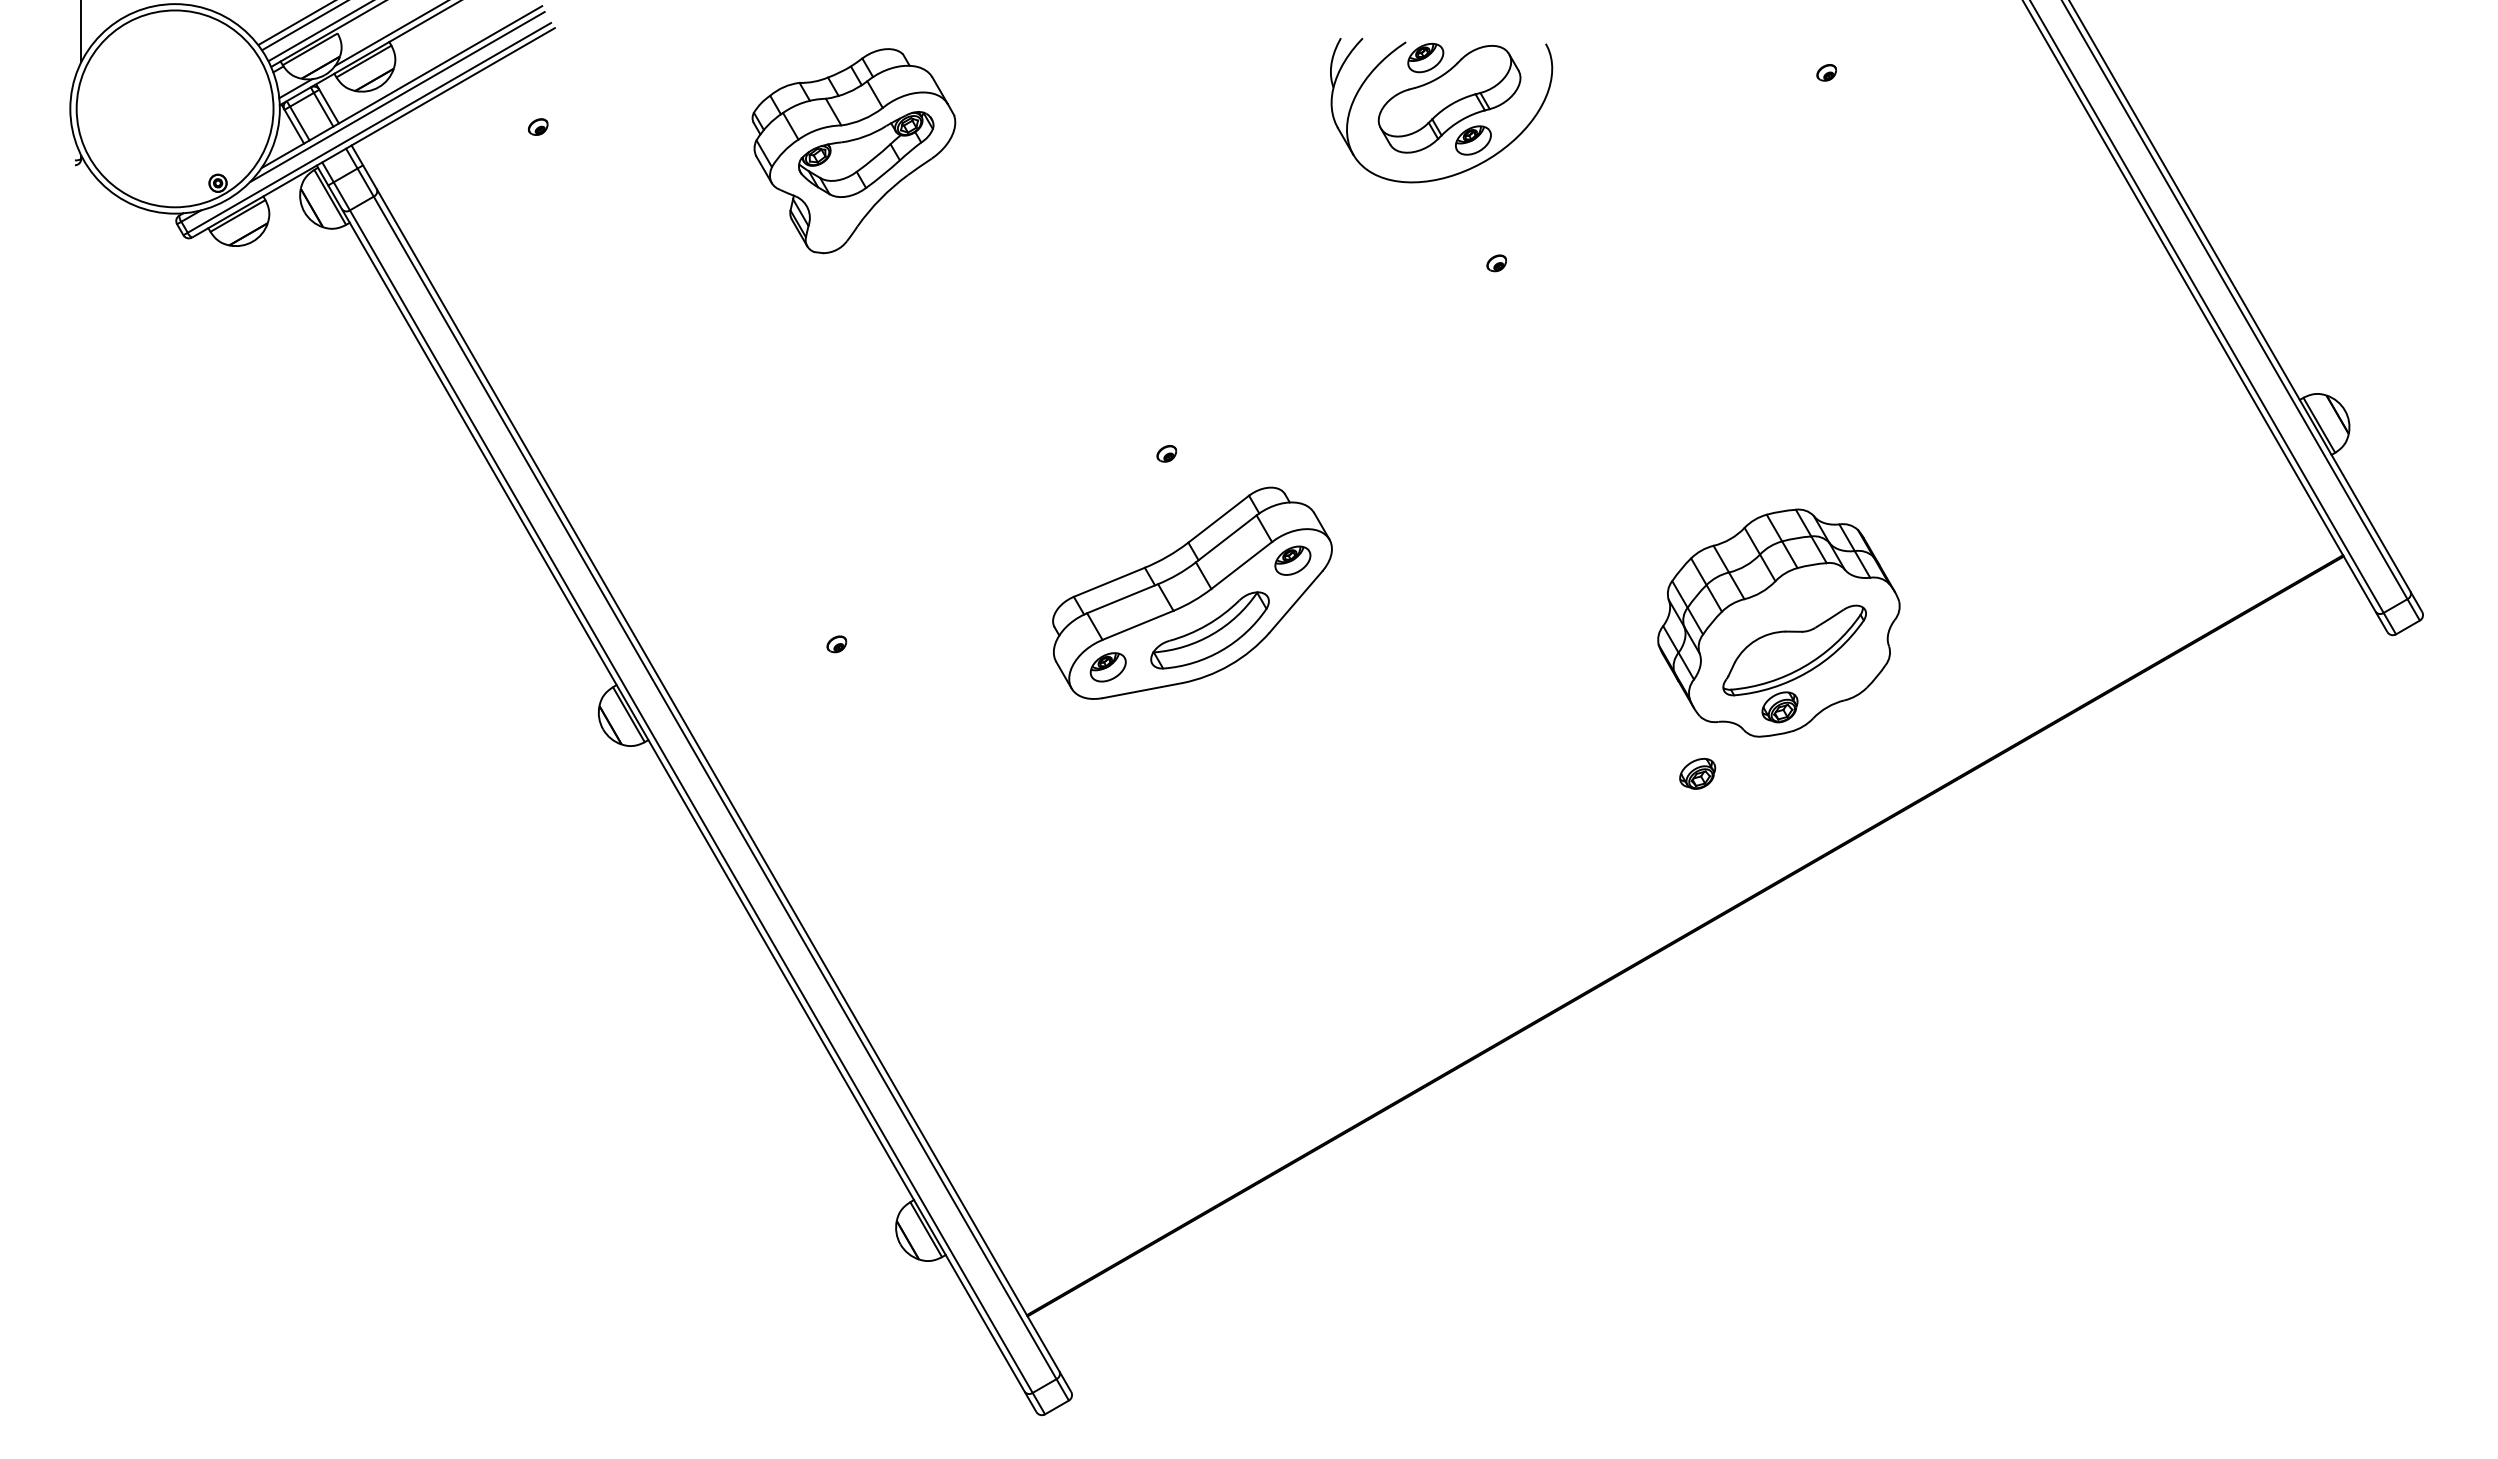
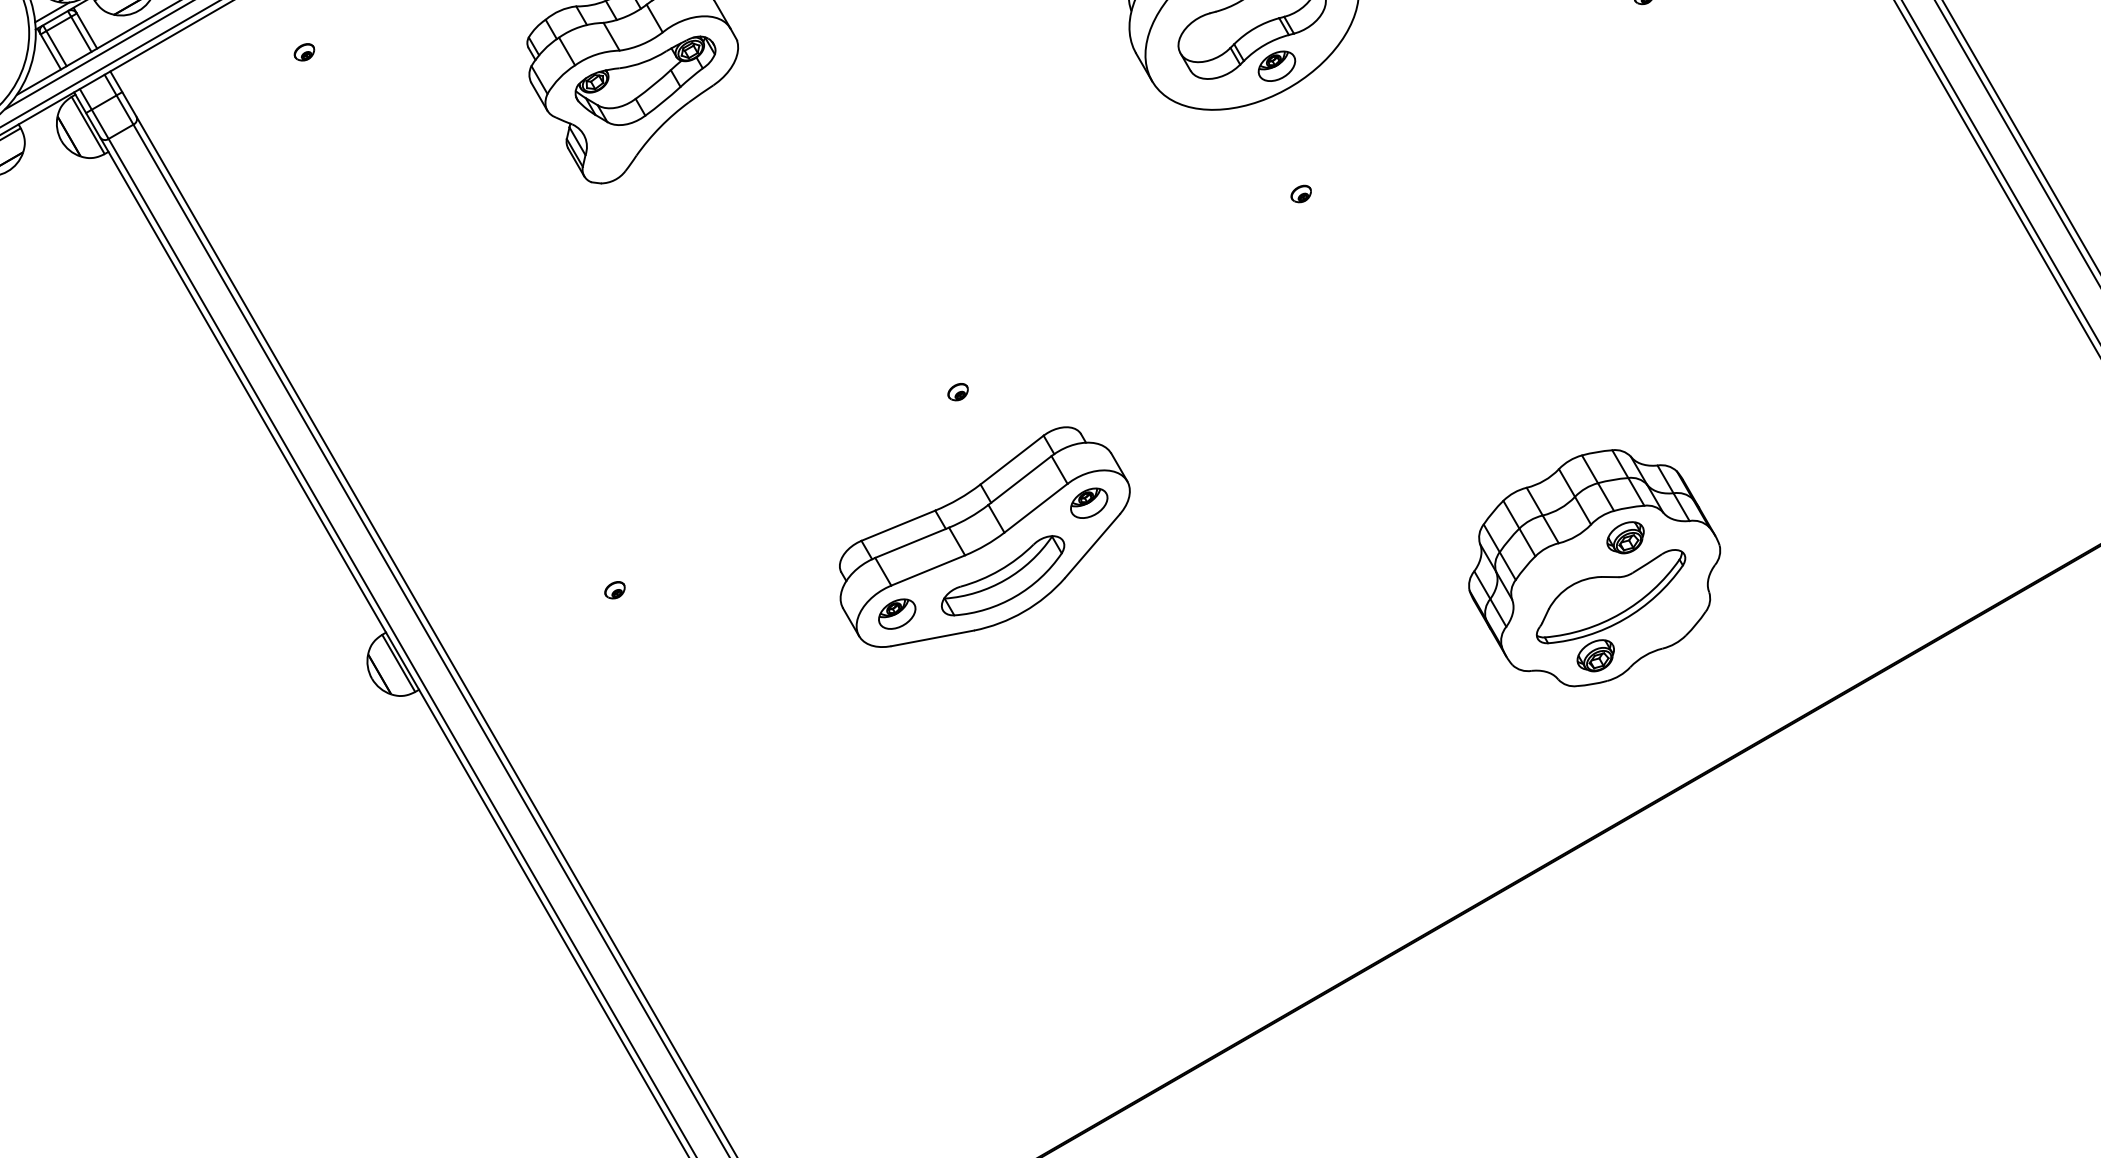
part: (1697, 773) -> (1625, 537), moved

